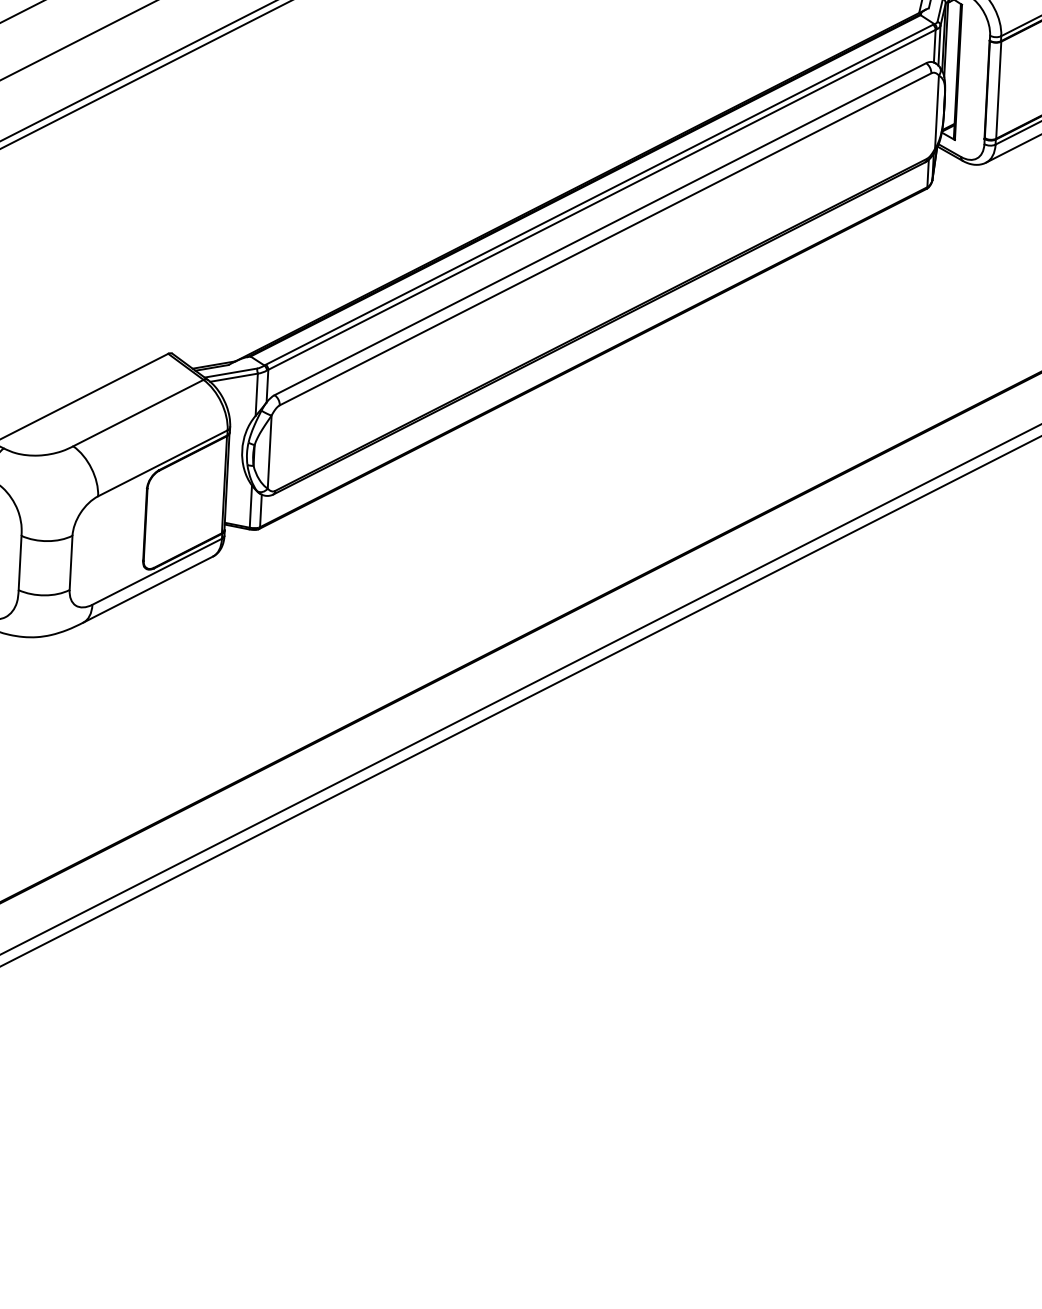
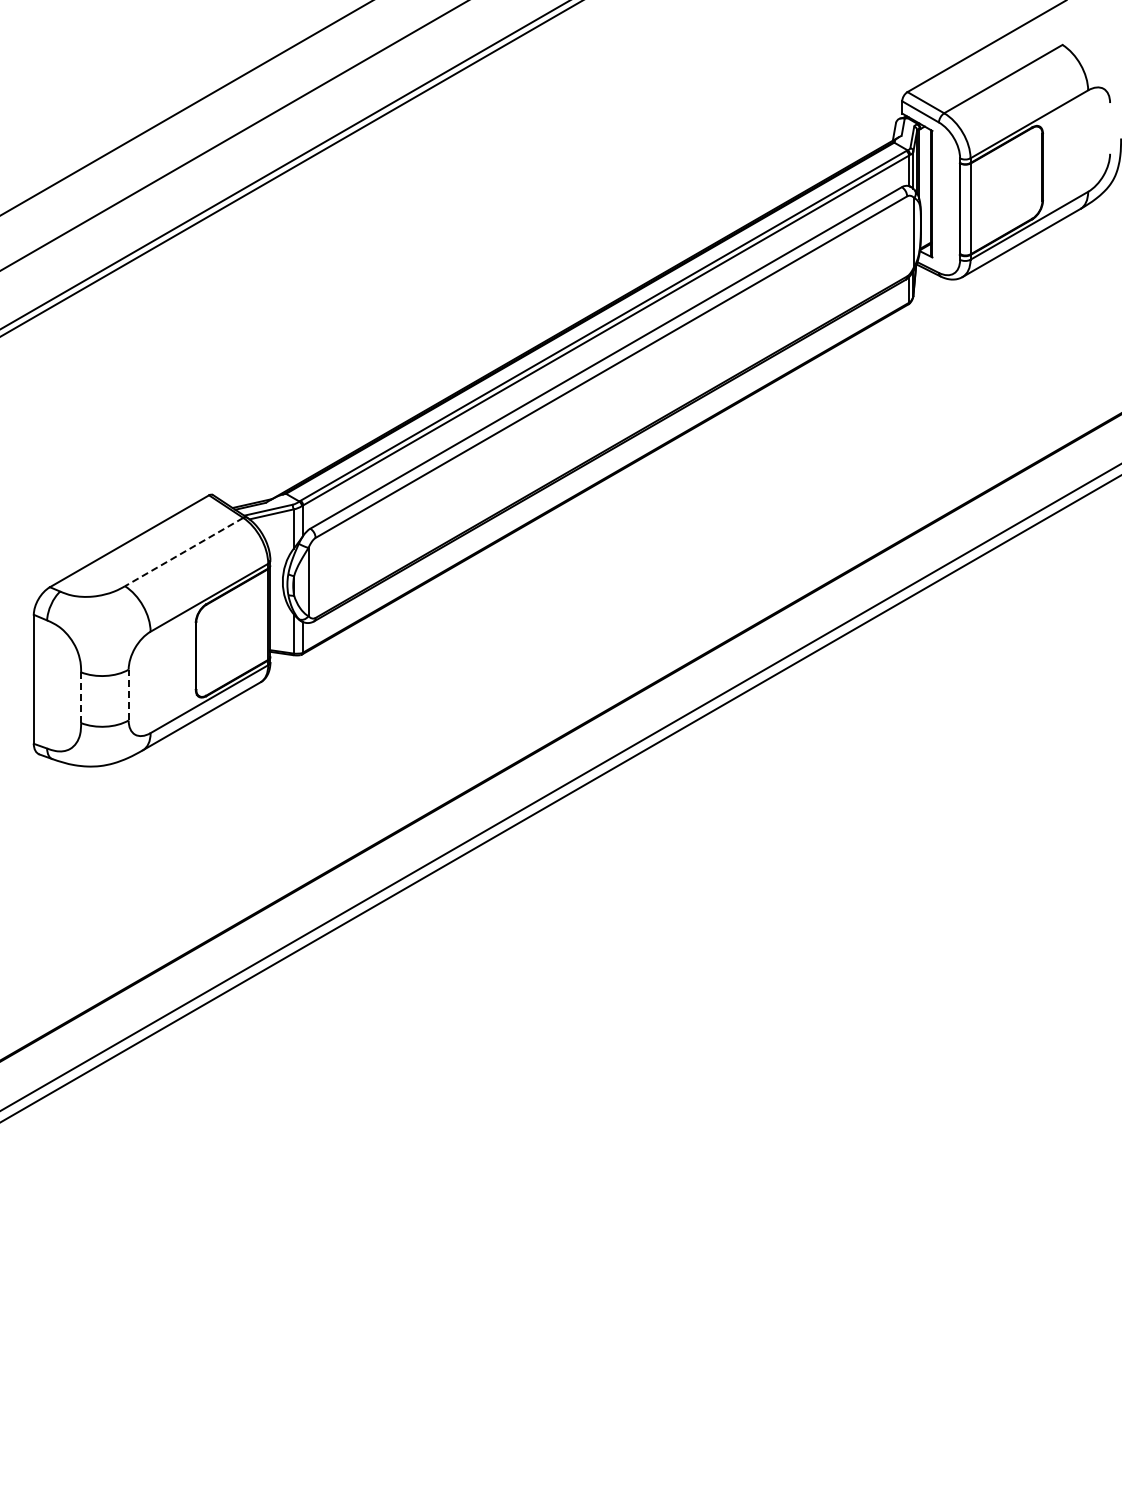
line: (137, 413) -> (183, 552), solid -> dashed
line: (70, 562) -> (128, 694), solid -> dashed
line: (20, 563) -> (81, 698), solid -> dashed

